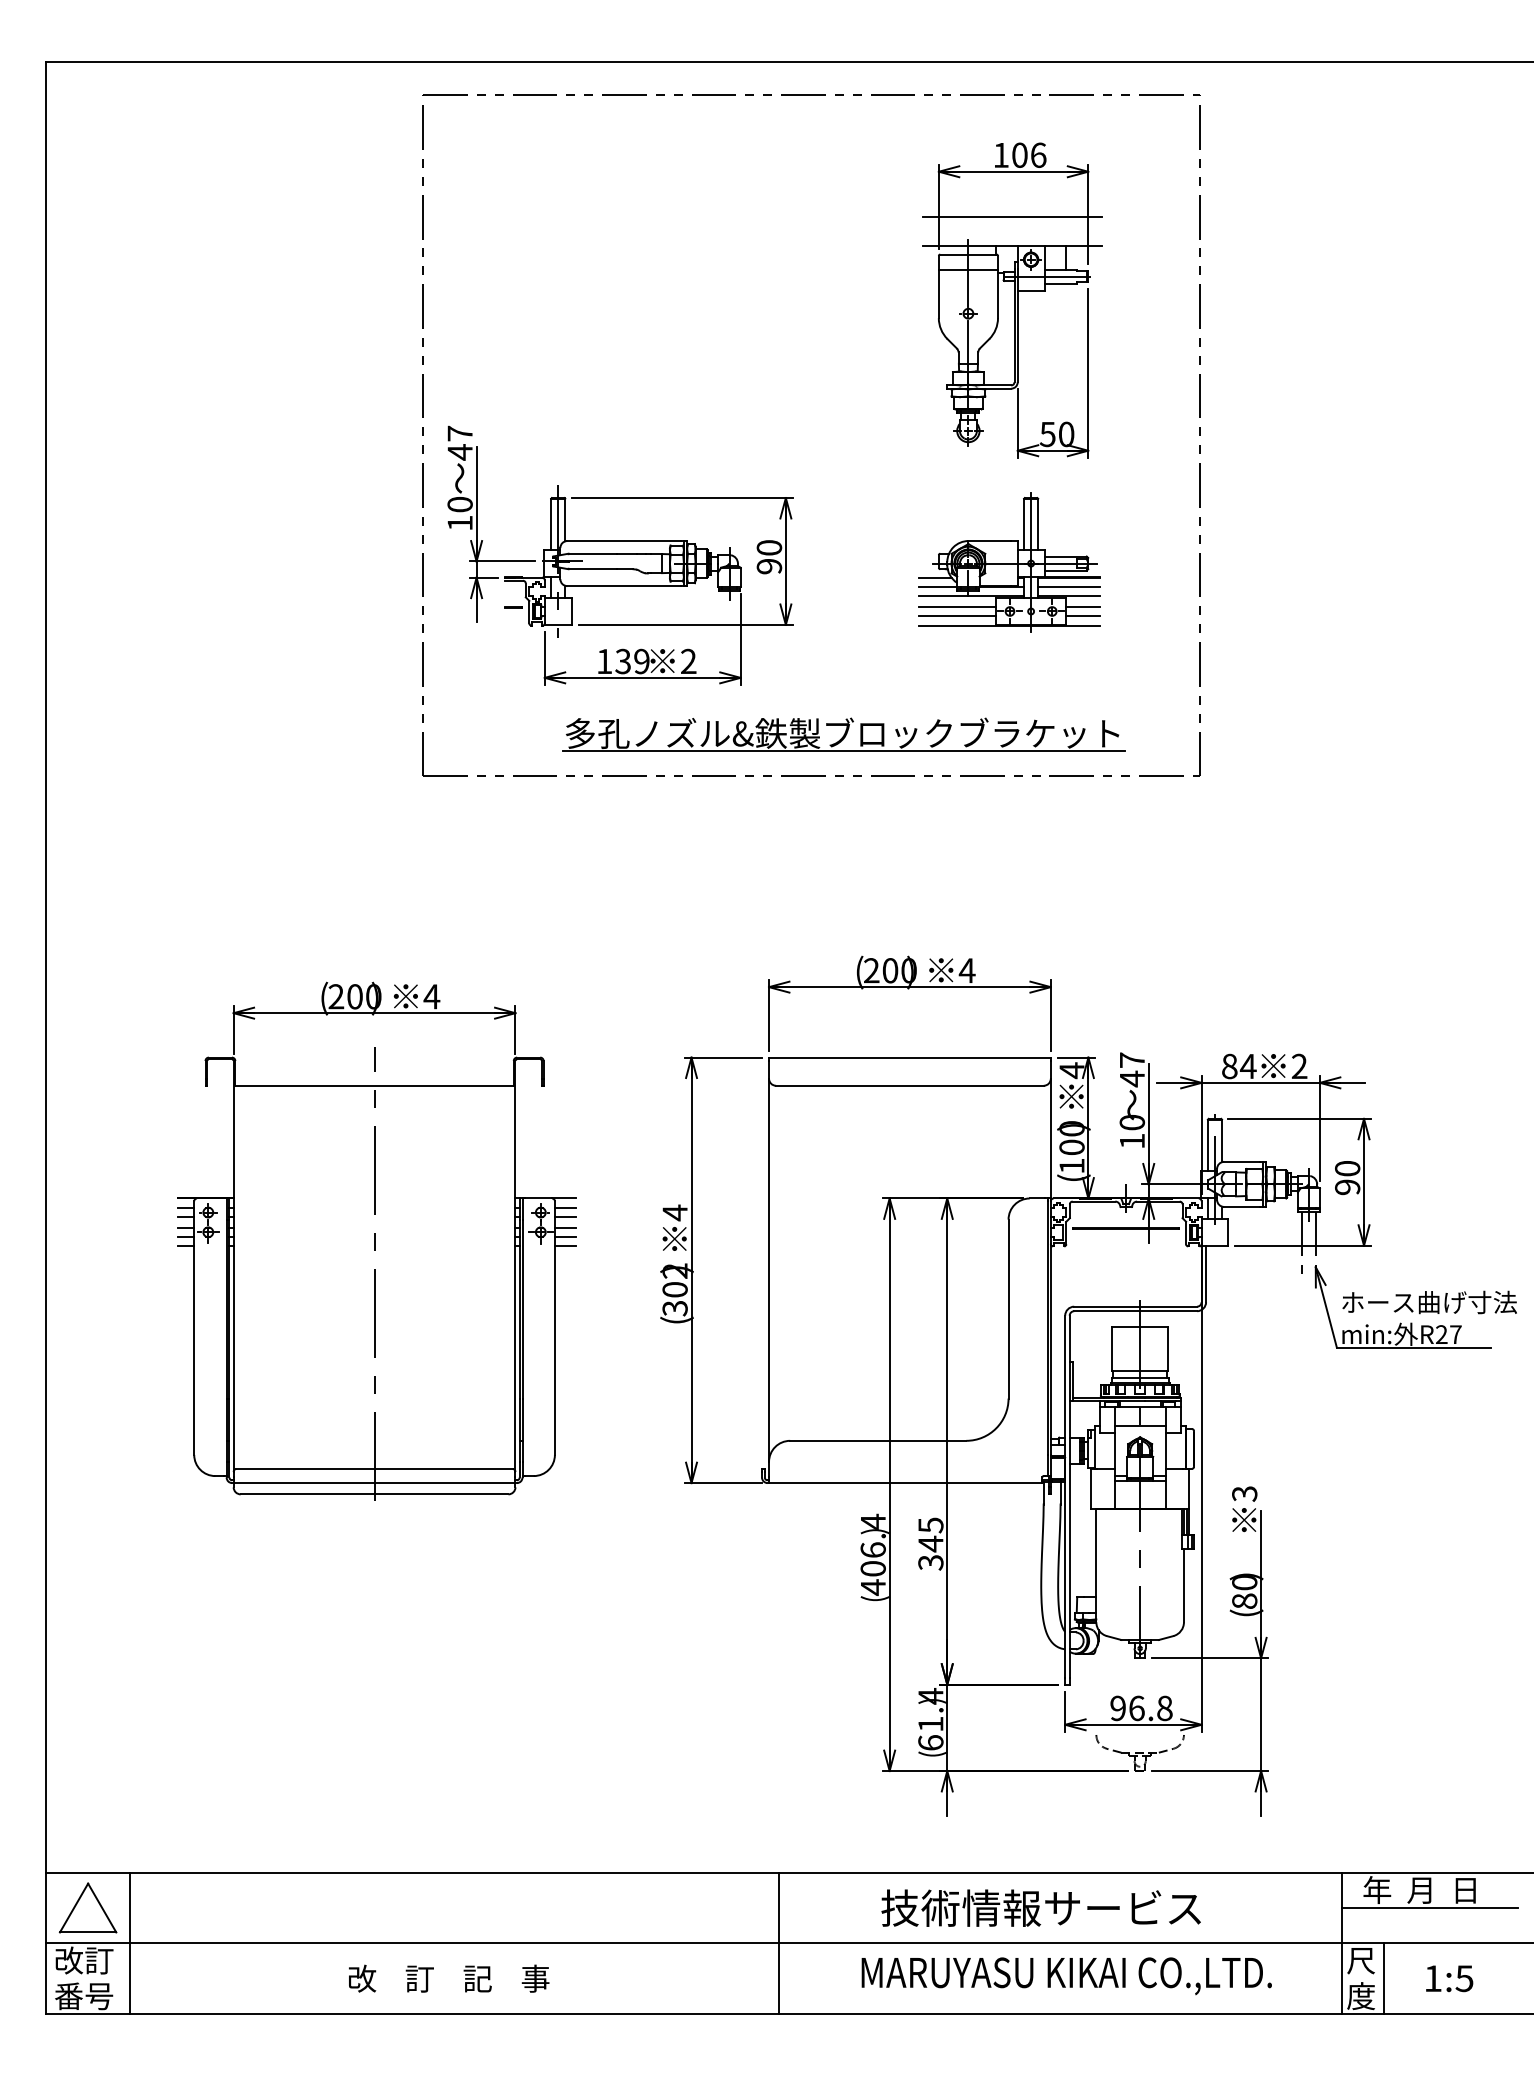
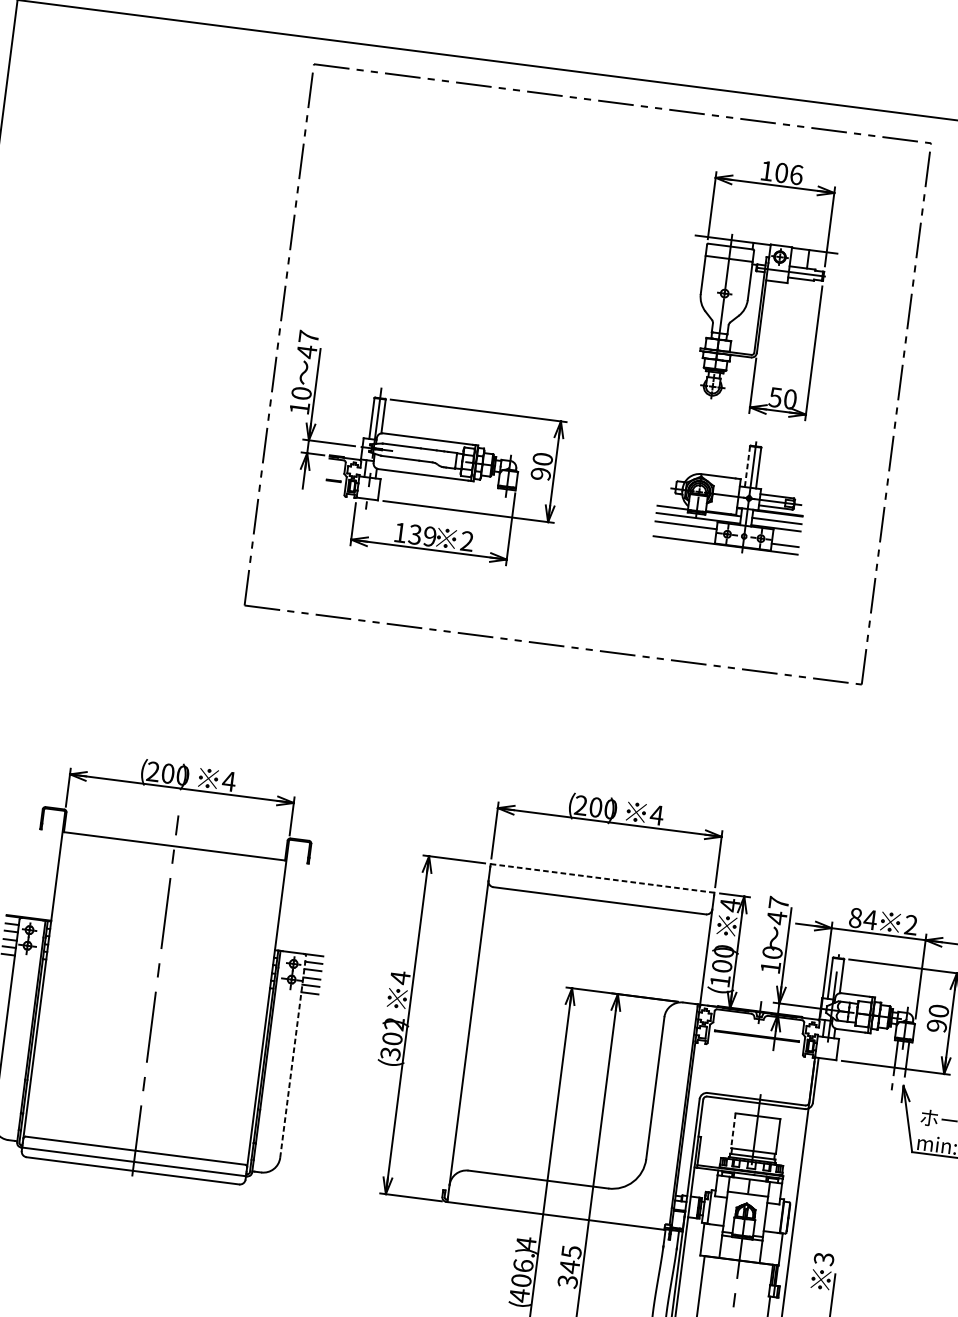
line: (1012, 216) -> (769, 220), removed
line: (1024, 524) -> (747, 466), solid -> dashed
line: (934, 577) -> (670, 499), removed
line: (1083, 606) -> (786, 537), removed
line: (956, 616) -> (684, 532), removed
part: (843, 734) -> (582, 615), removed
line: (909, 1057) -> (602, 878), solid -> dashed
line: (554, 1328) -> (292, 1057), solid -> dashed
line: (1111, 1349) -> (732, 1130), solid -> dashed

